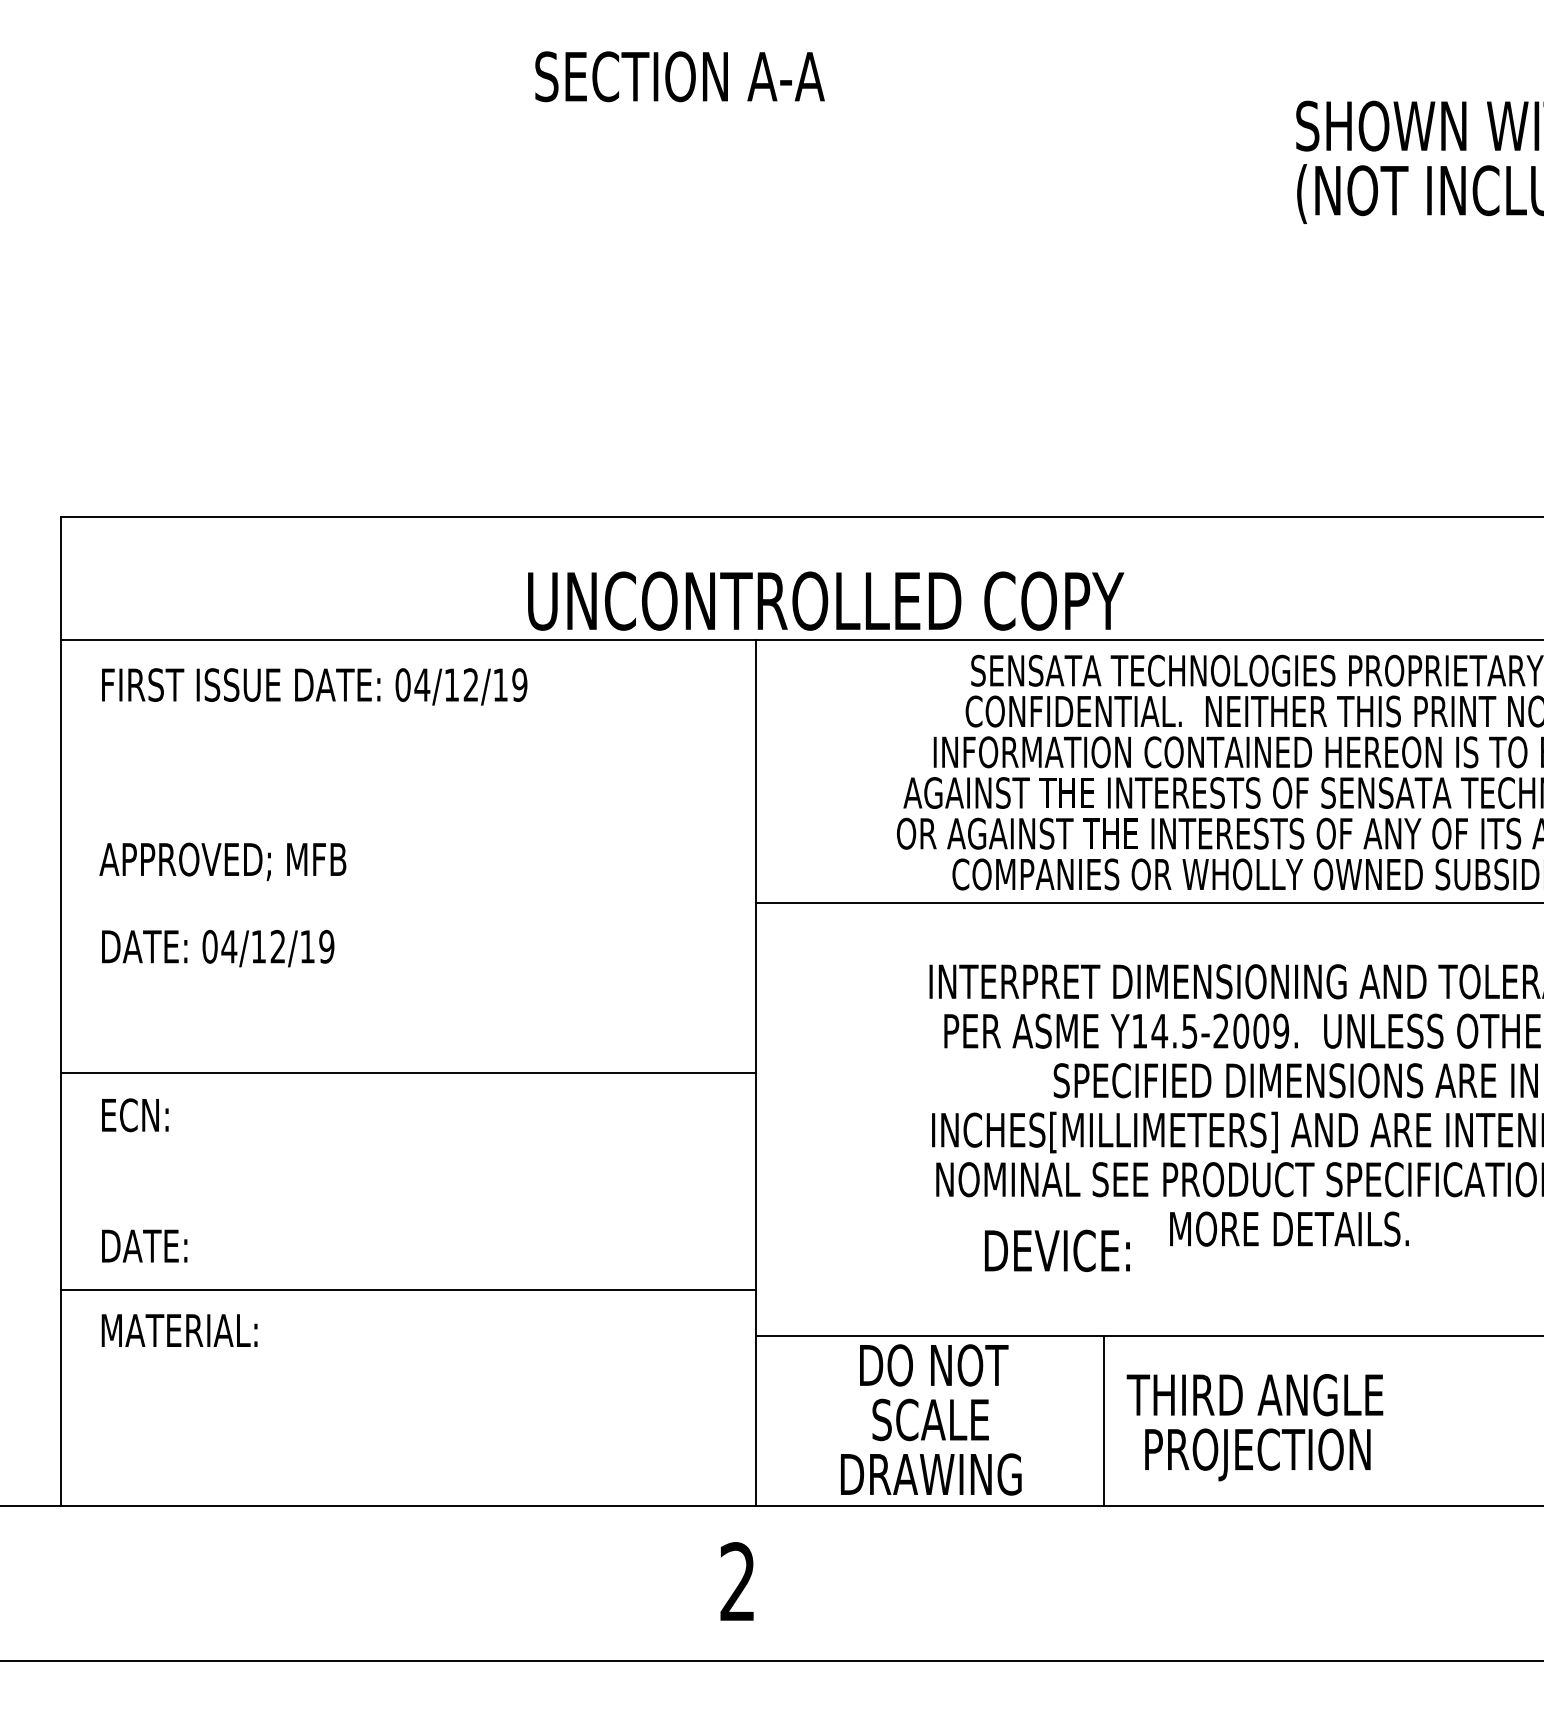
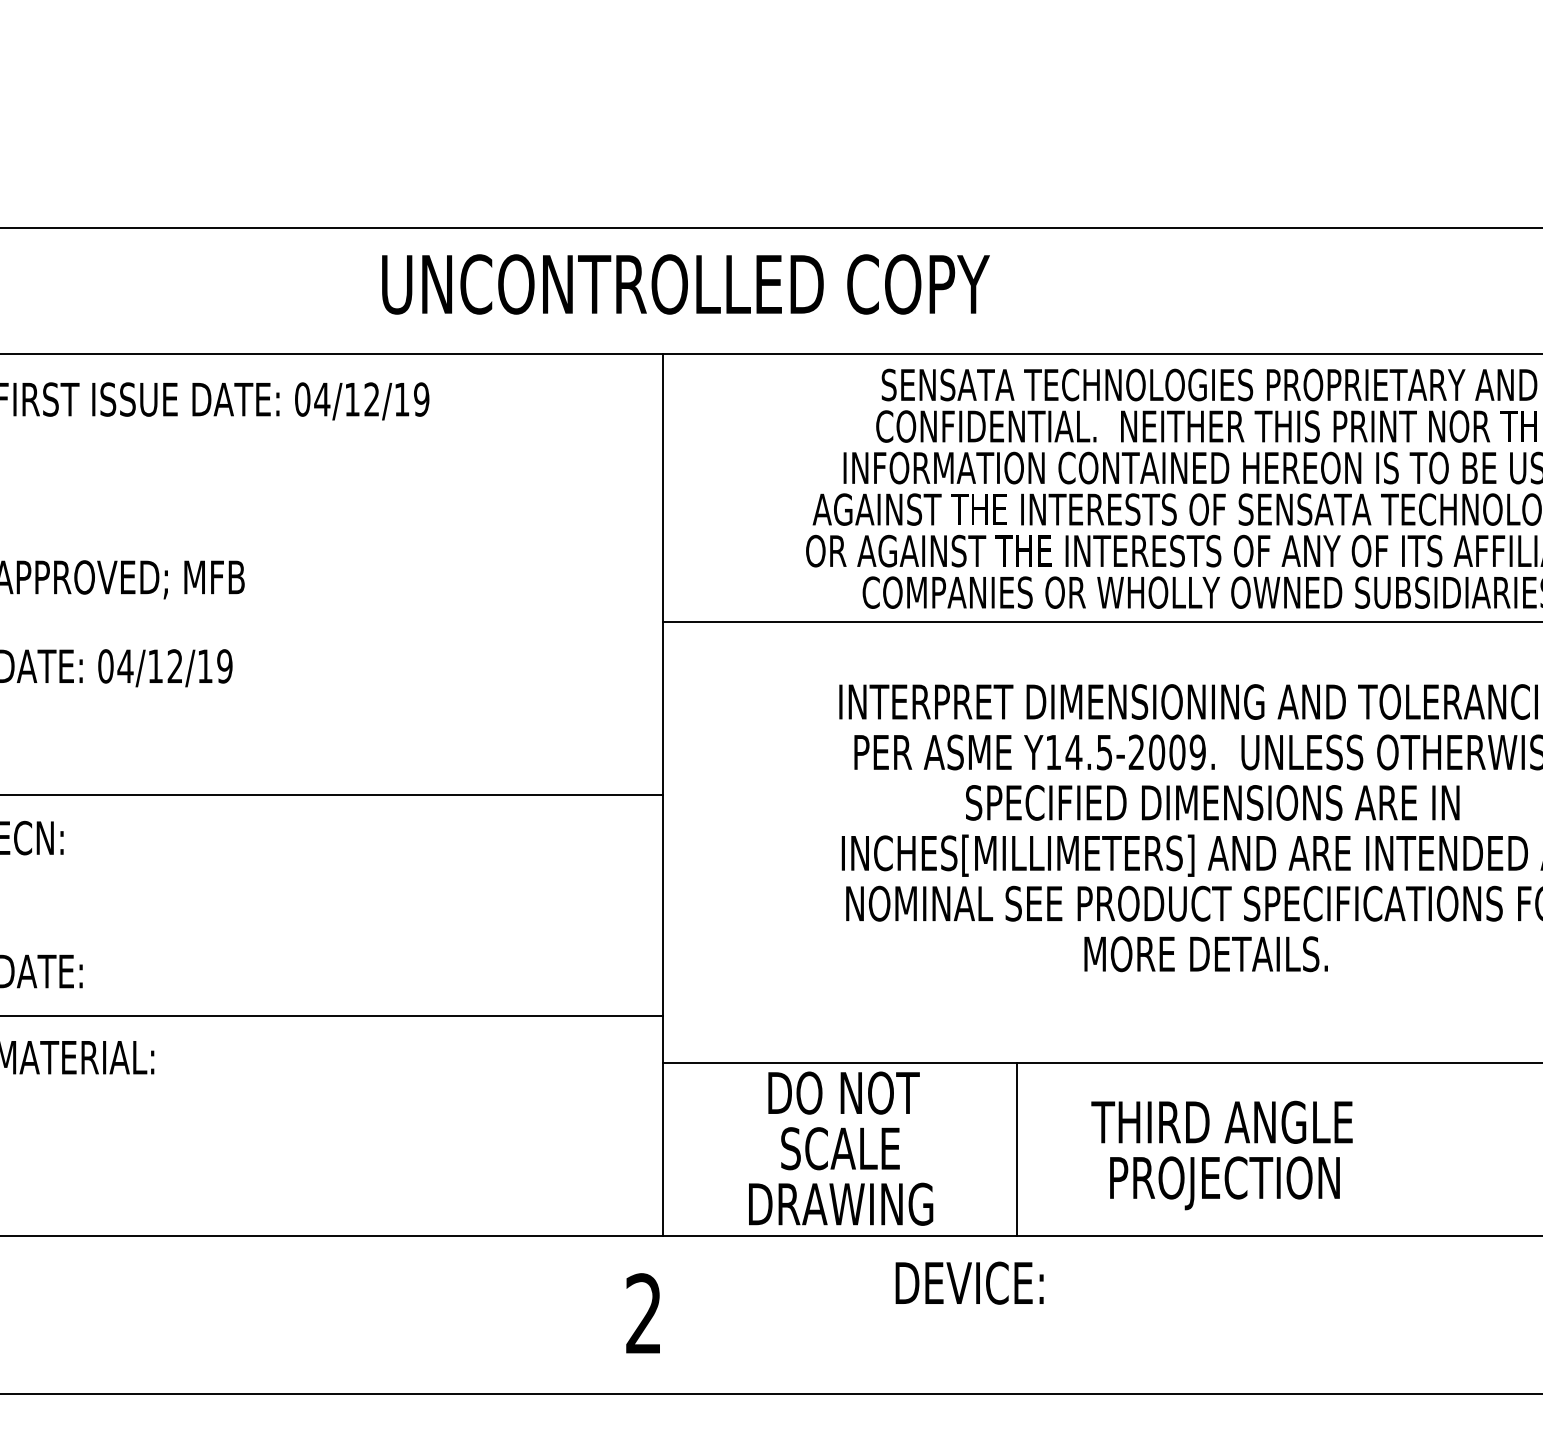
text: (826, 600) -> (686, 283), moved
text: (1057, 1250) -> (969, 1282), moved
text: (1254, 1427) -> (1221, 1155), moved

